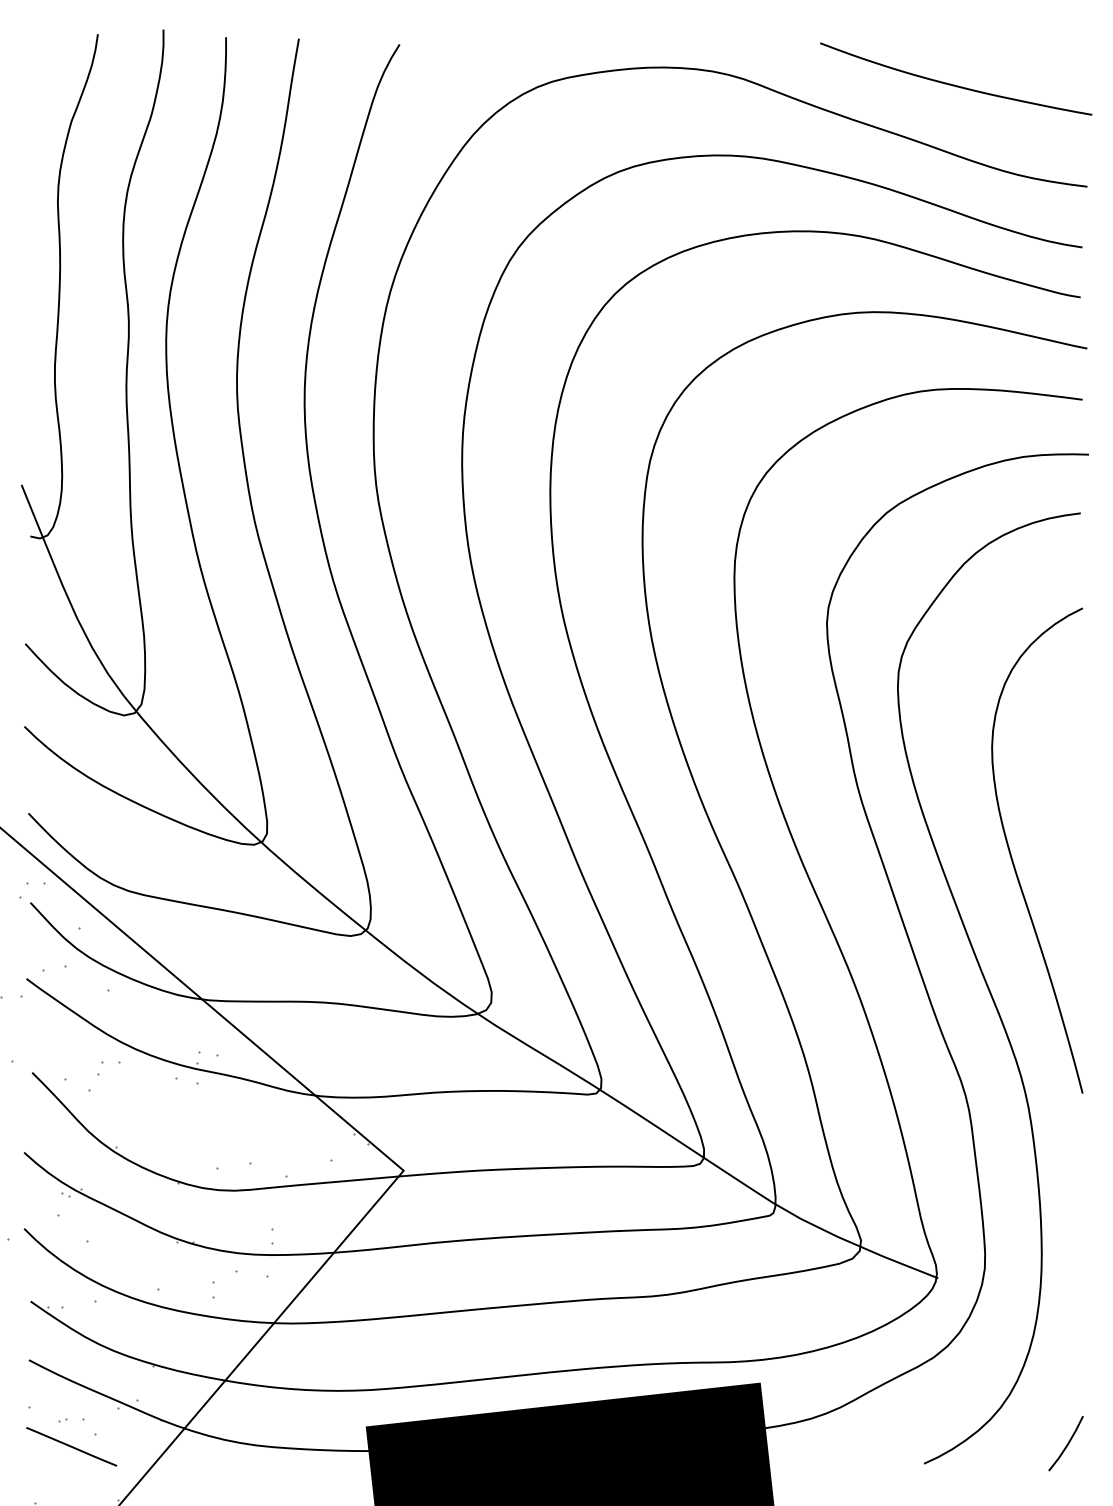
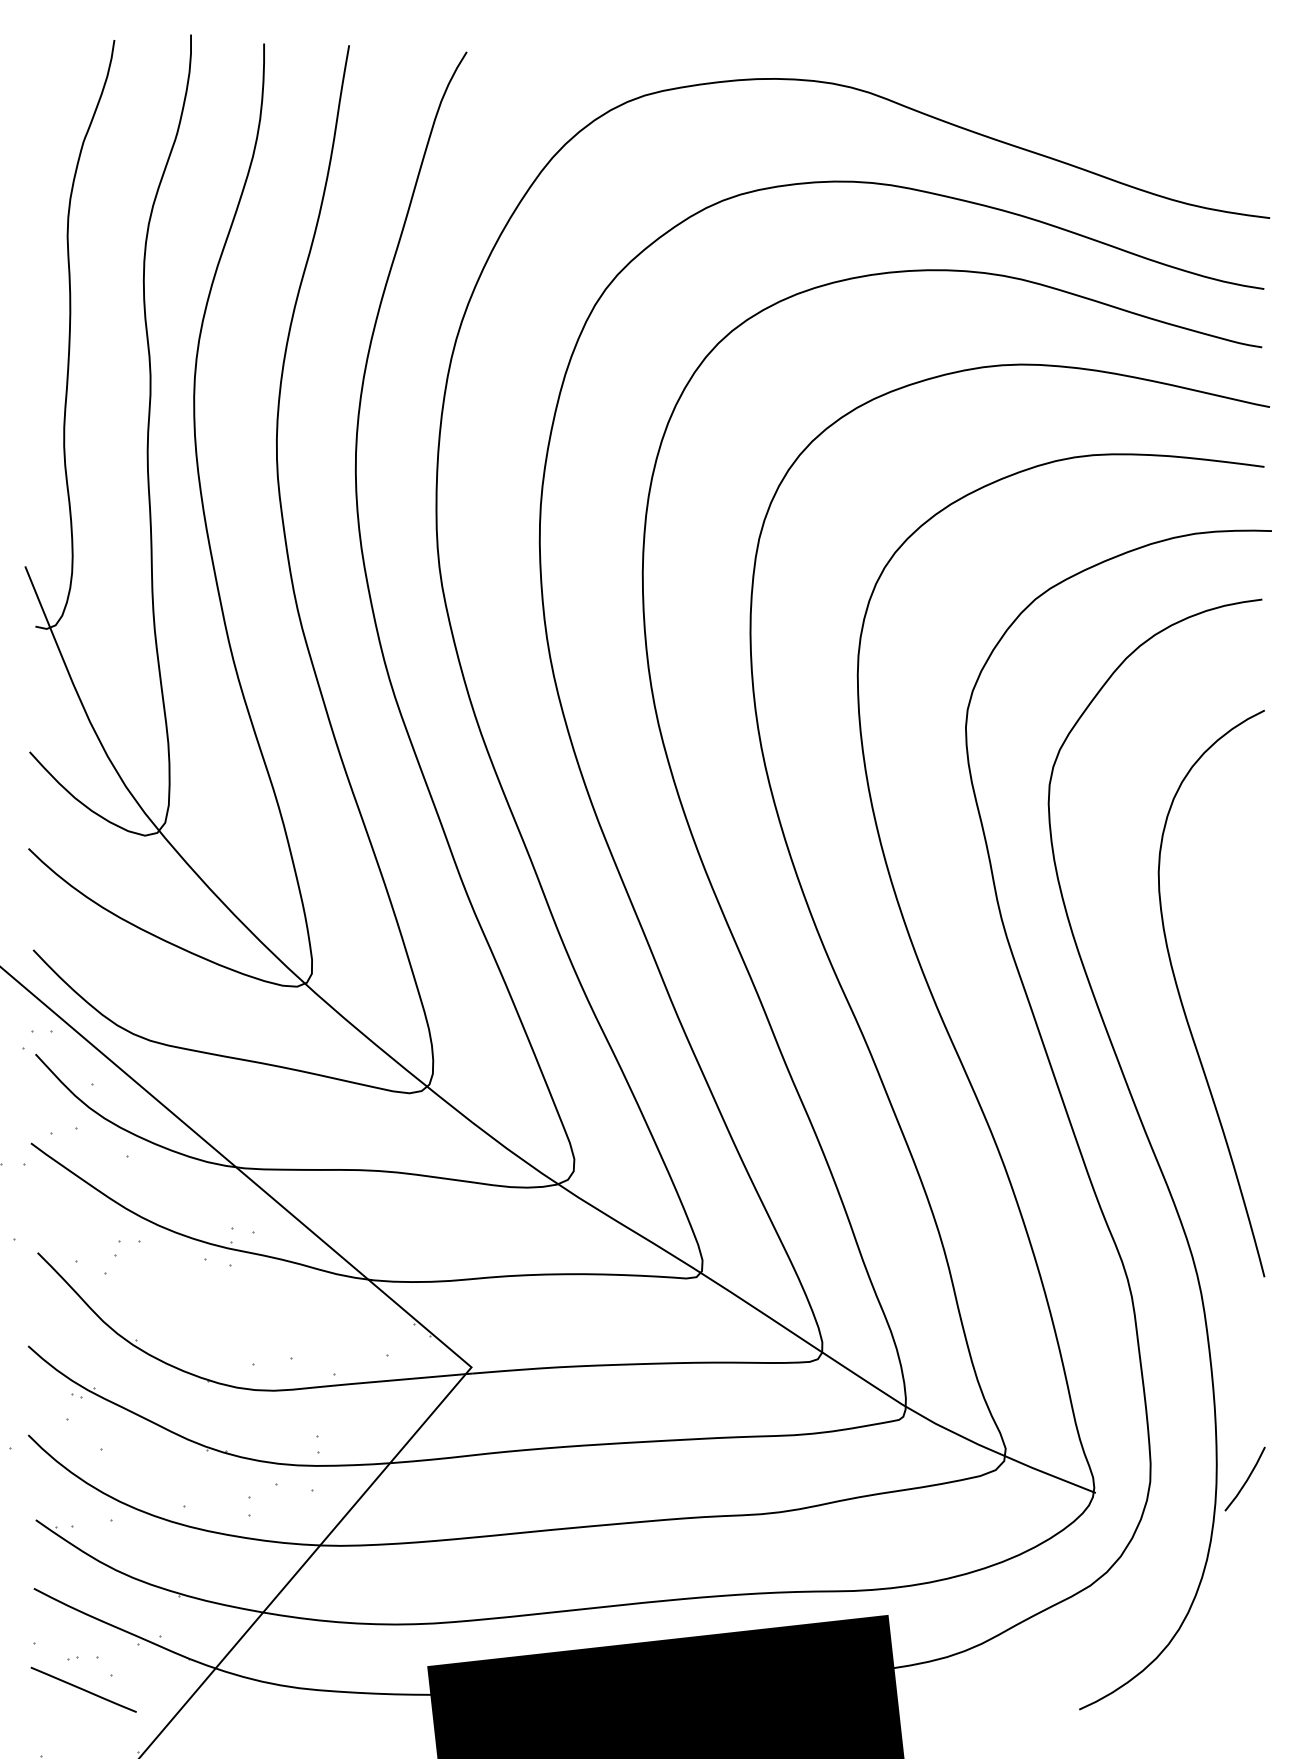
curve: (953, 84) -> (1113, 98), removed
line: (1067, 1443) -> (1246, 1479), moved

